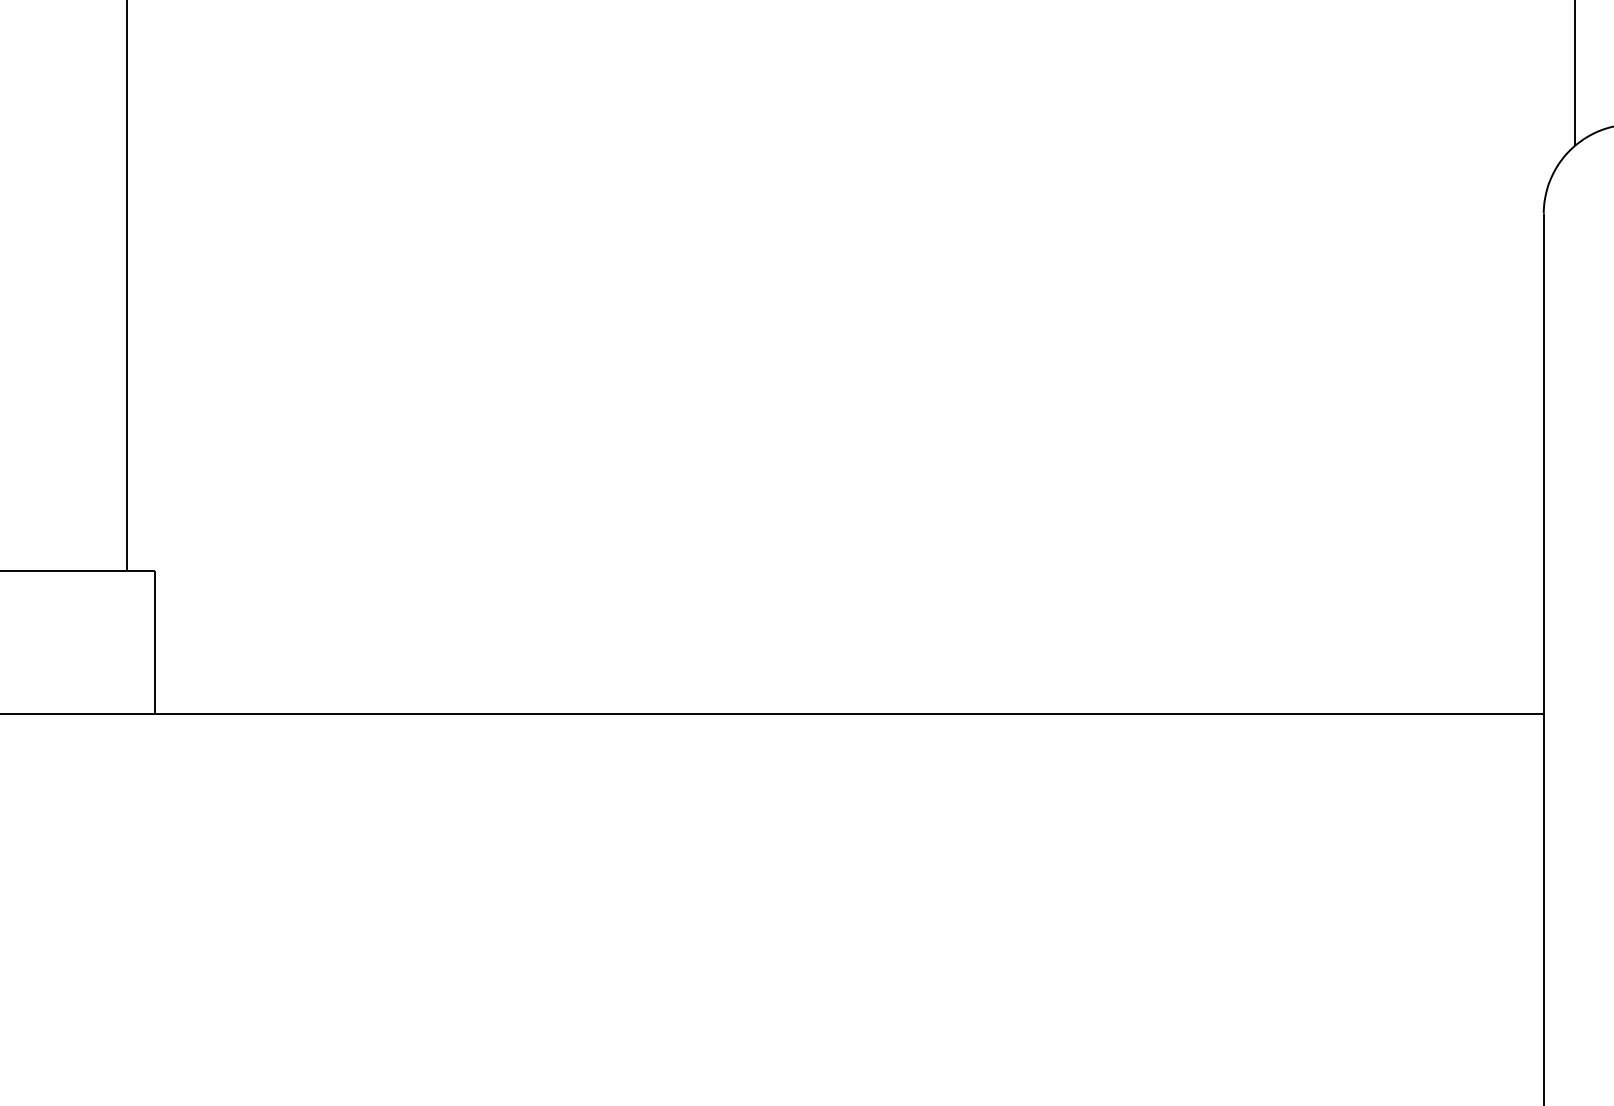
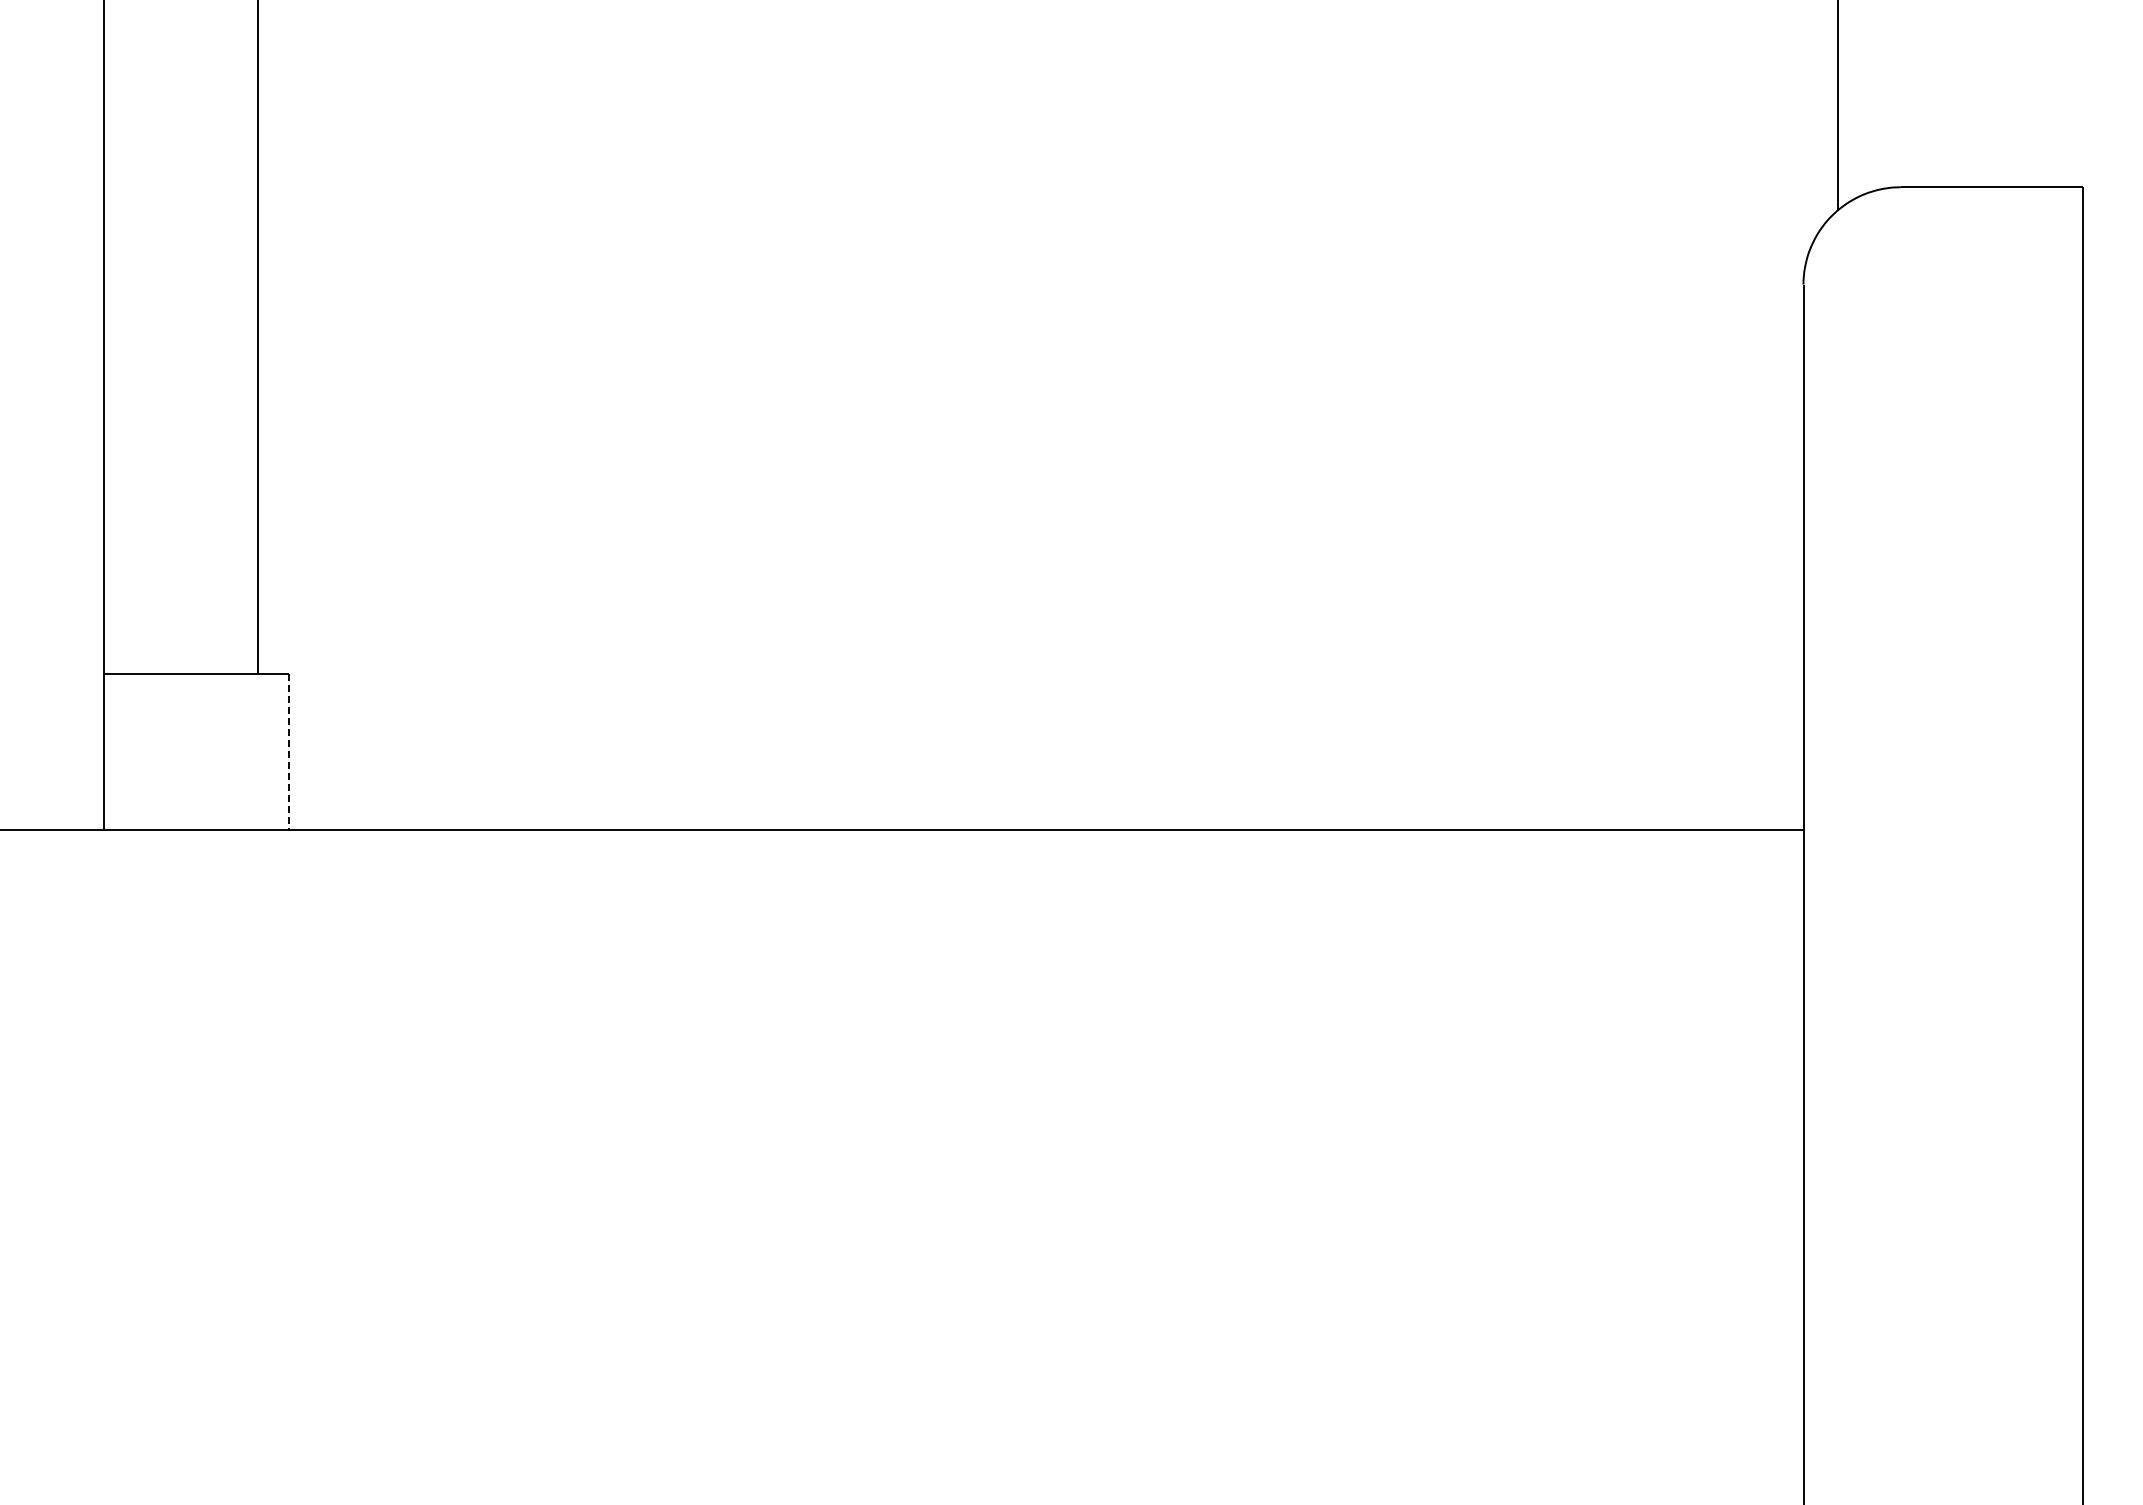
line: (154, 642) -> (288, 752), solid -> dashed

